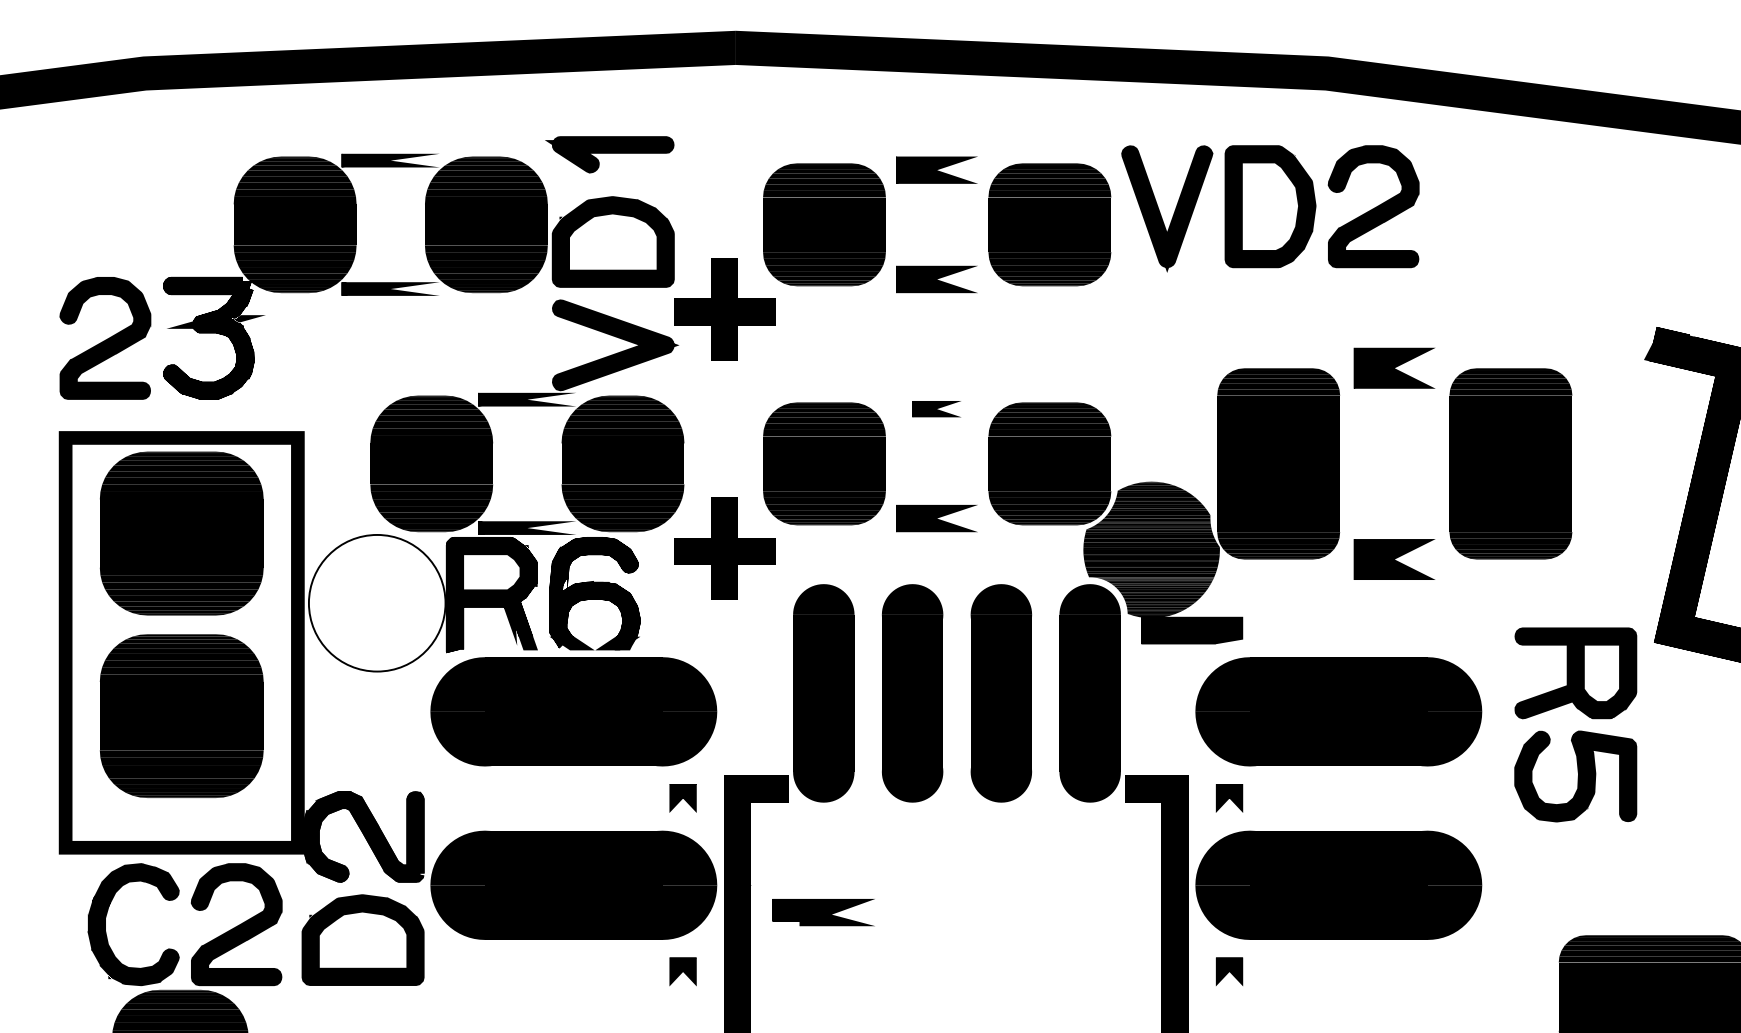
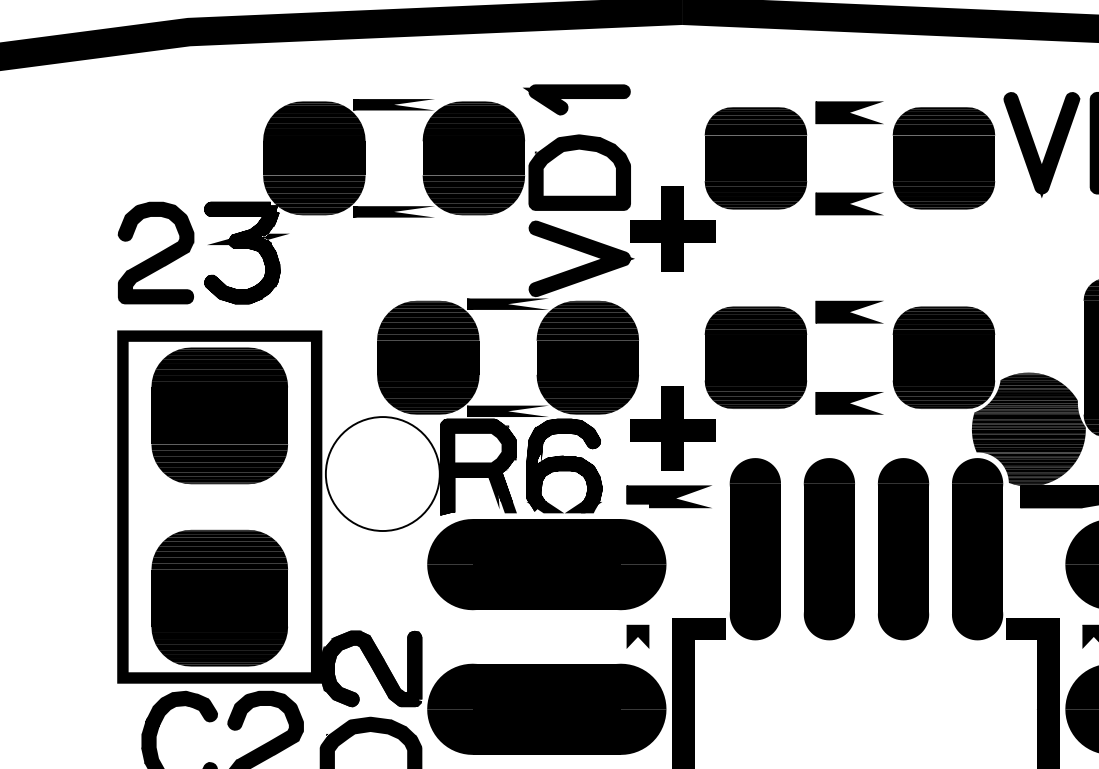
part: (936, 408) -> (849, 311), size x1.67
part: (181, 715) -> (219, 597), moved
part: (823, 912) -> (669, 496), moved

